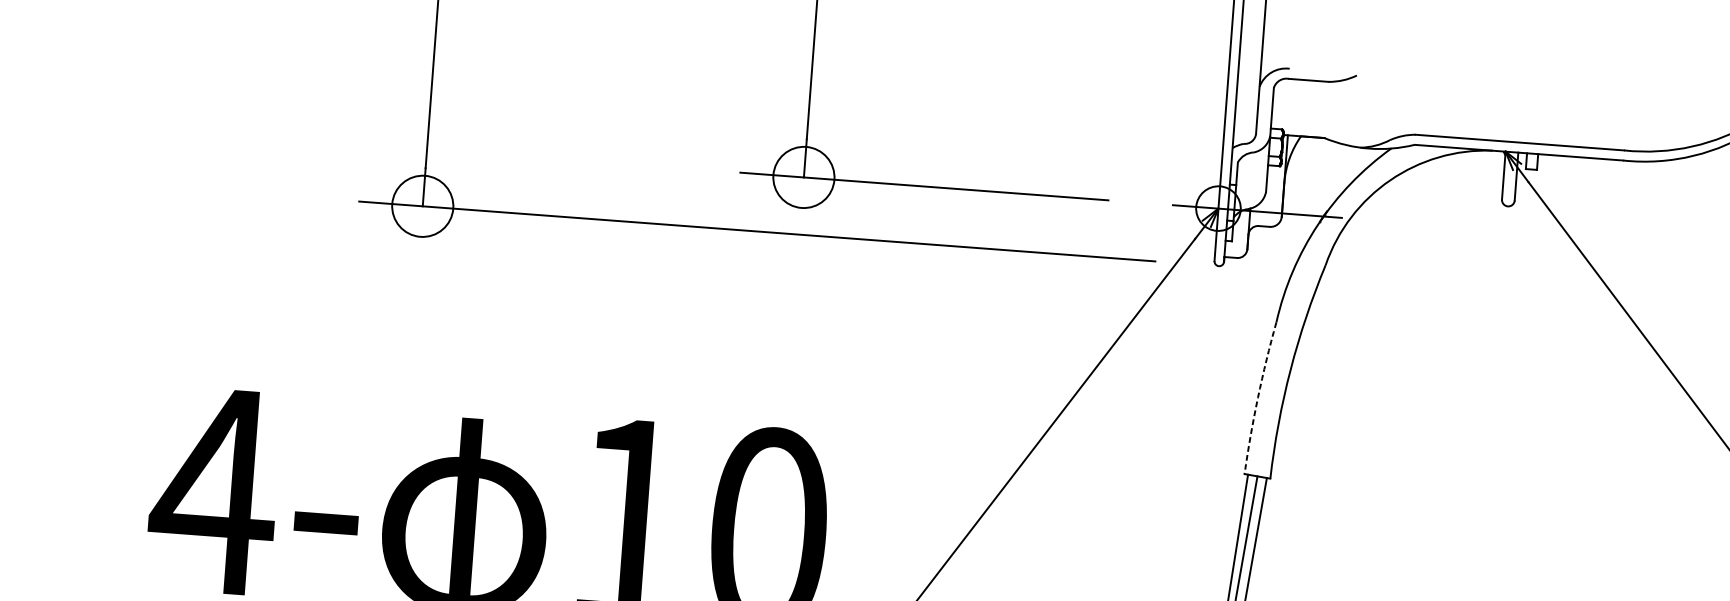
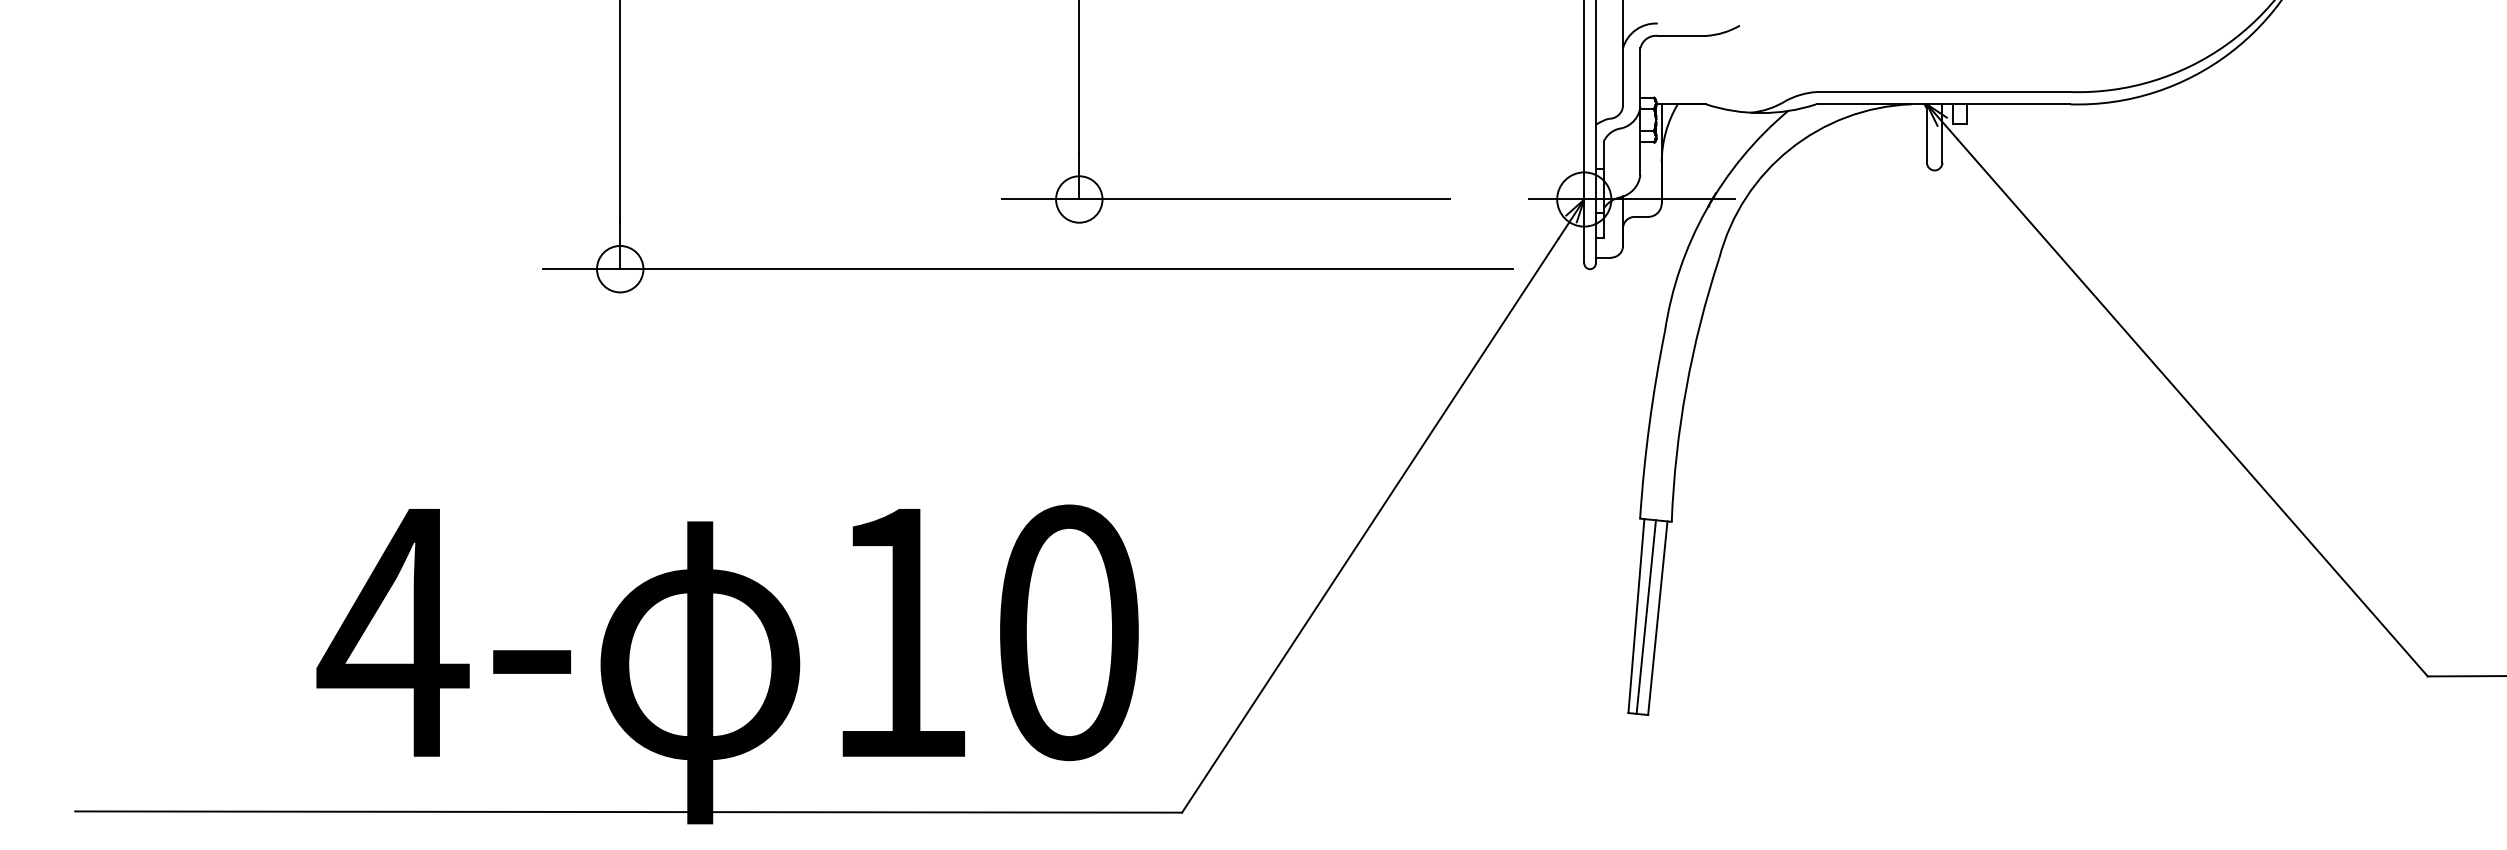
circle: (804, 177) -> (1079, 199), size x0.62
circle: (423, 205) -> (620, 268), size x0.62
arc: (1258, 397) -> (1649, 424), dashed -> solid

